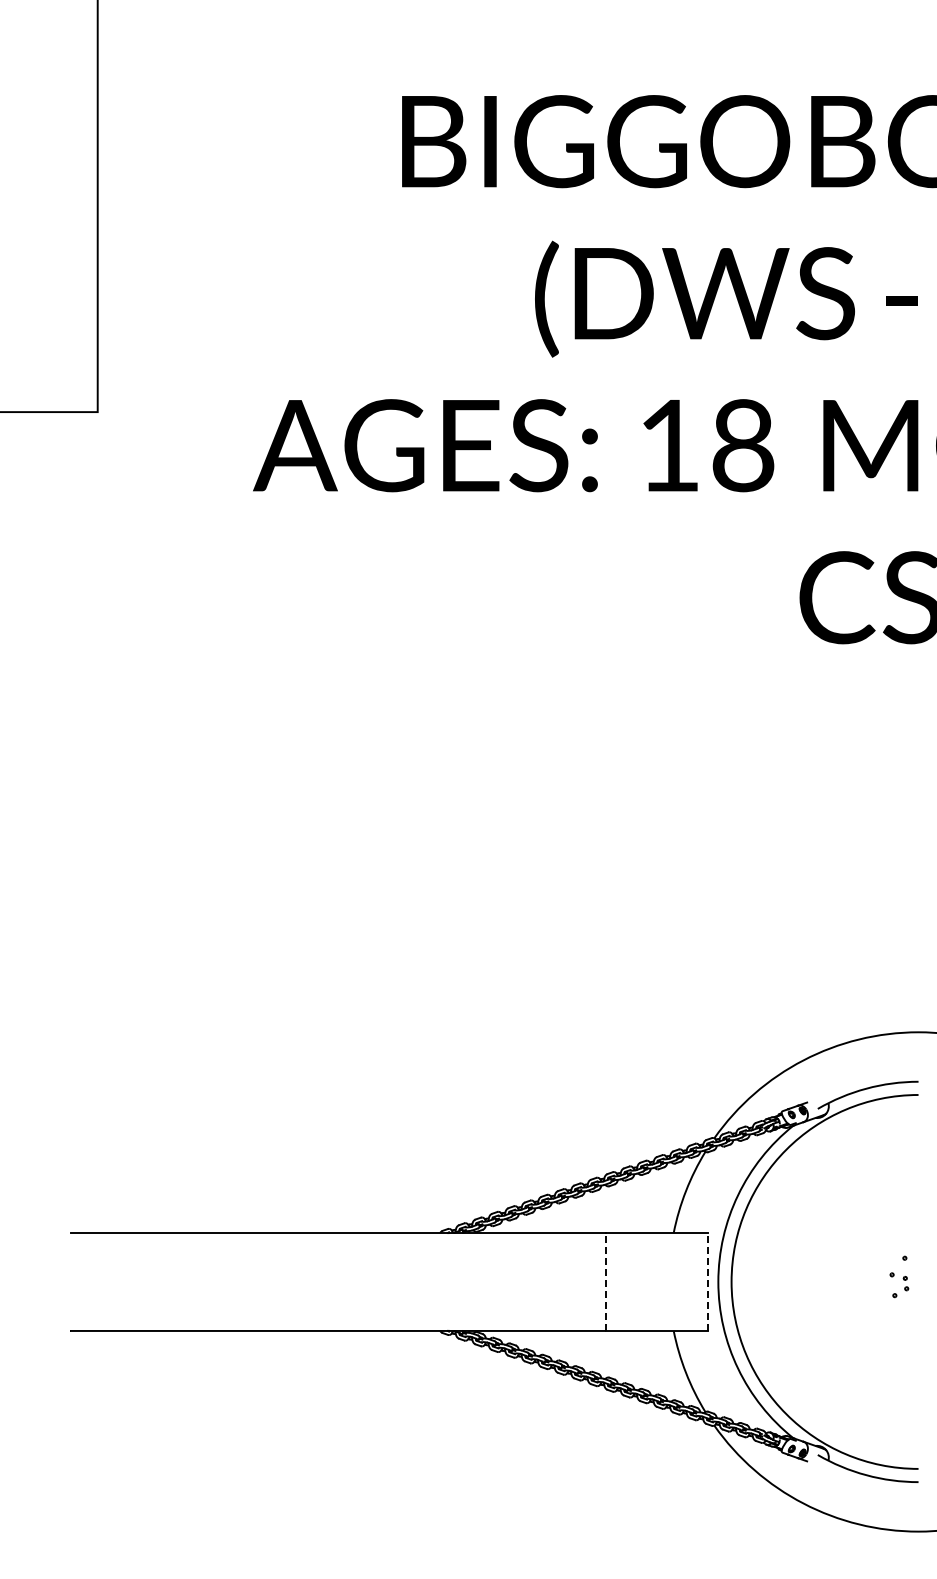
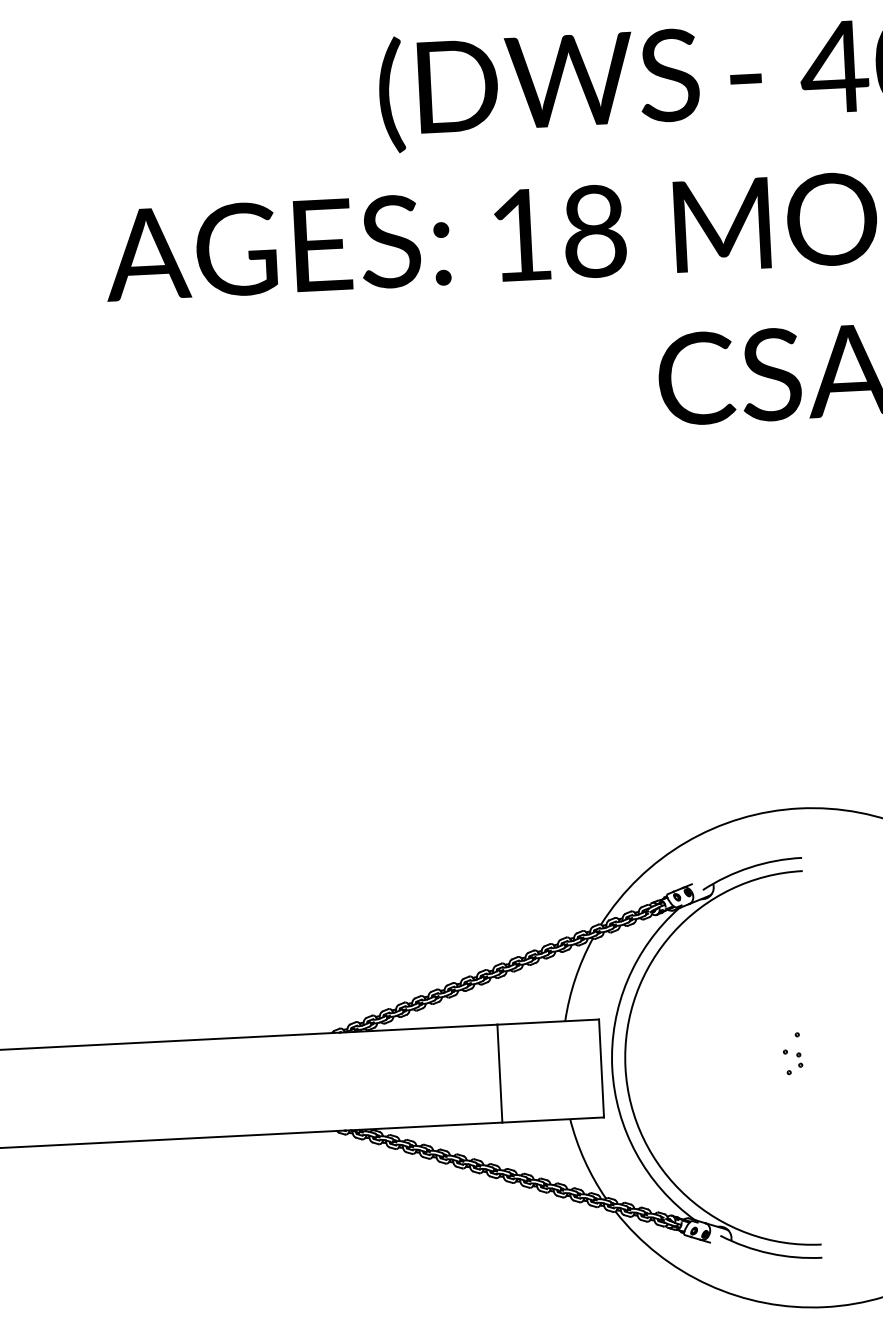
line: (605, 1281) -> (499, 1073), dashed -> solid
line: (707, 1281) -> (601, 1068), dashed -> solid

